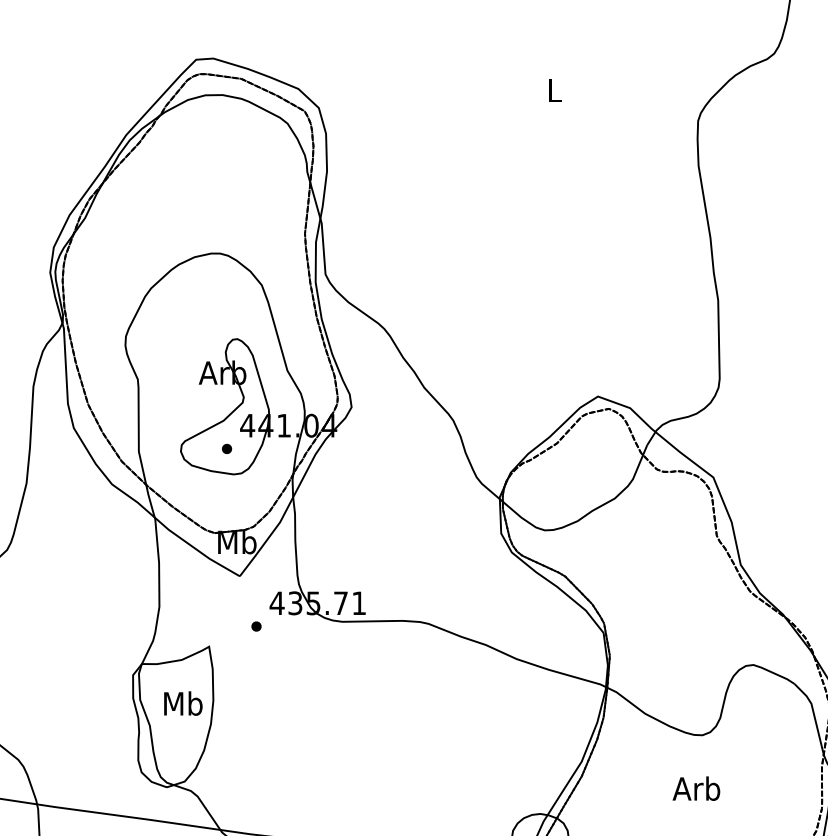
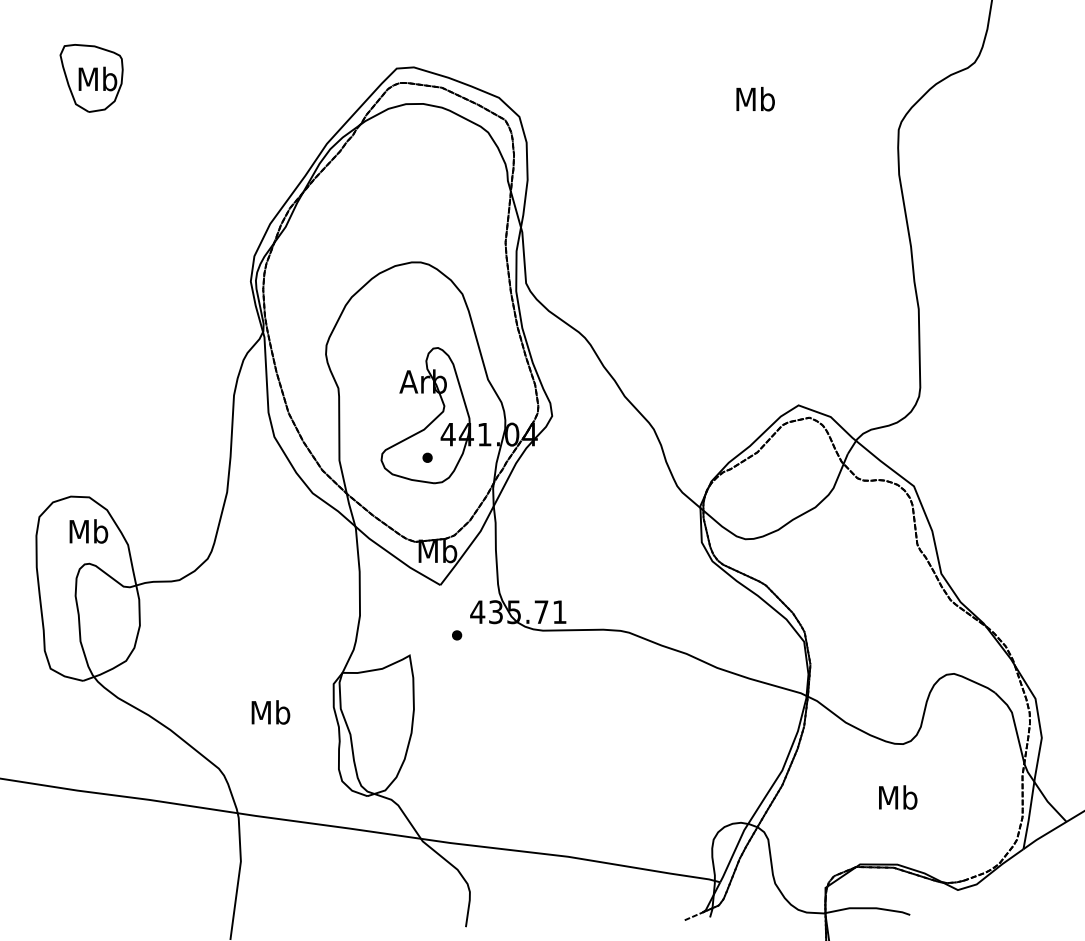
text: (554, 89) -> (755, 98), L -> Mb
text: (182, 703) -> (270, 712), moved
text: (695, 788) -> (896, 797), Arb -> Mb

